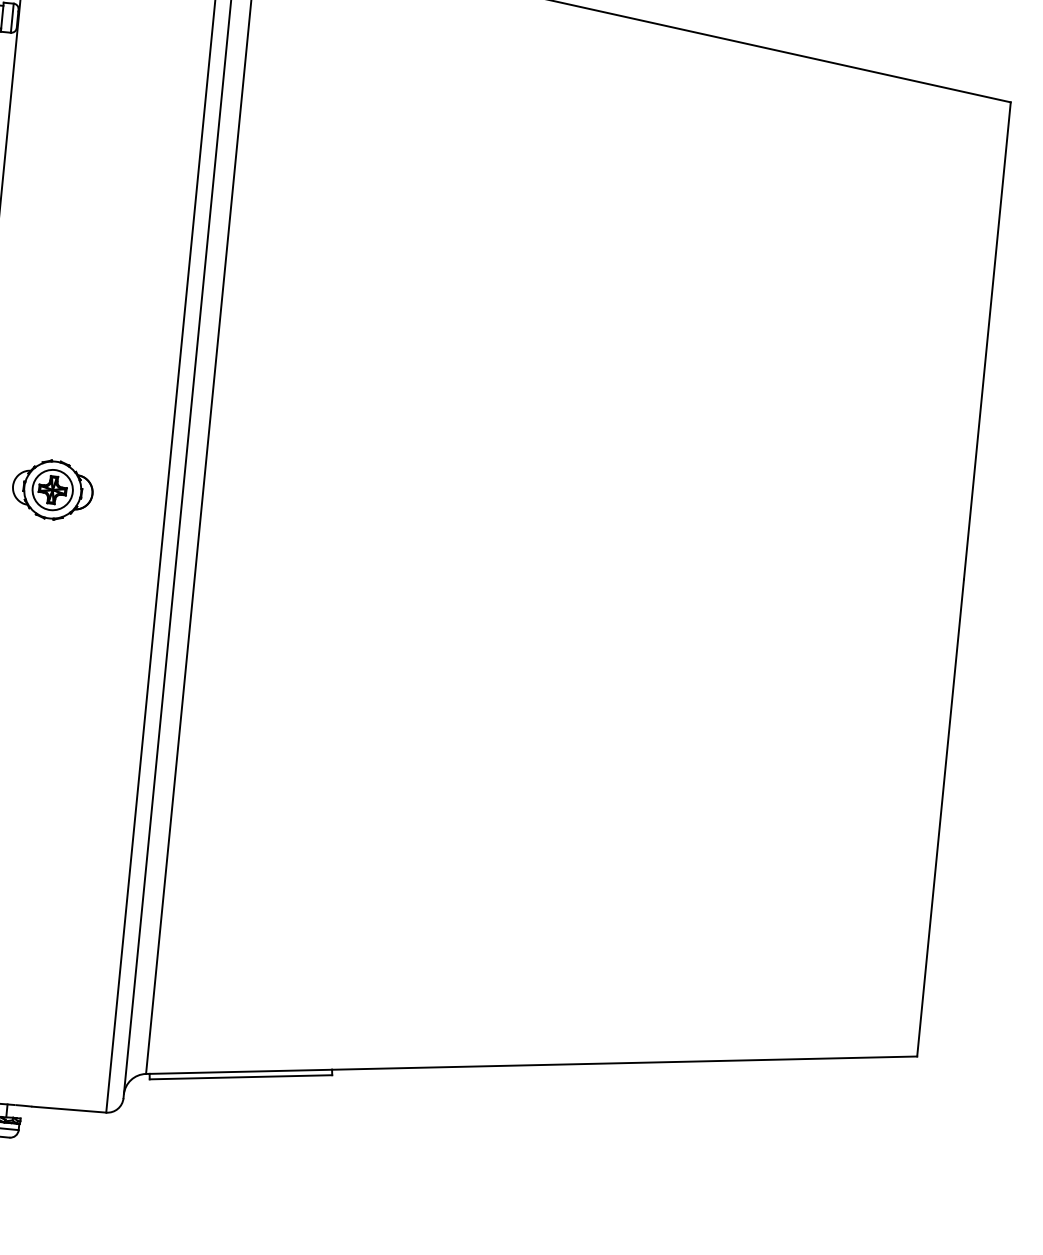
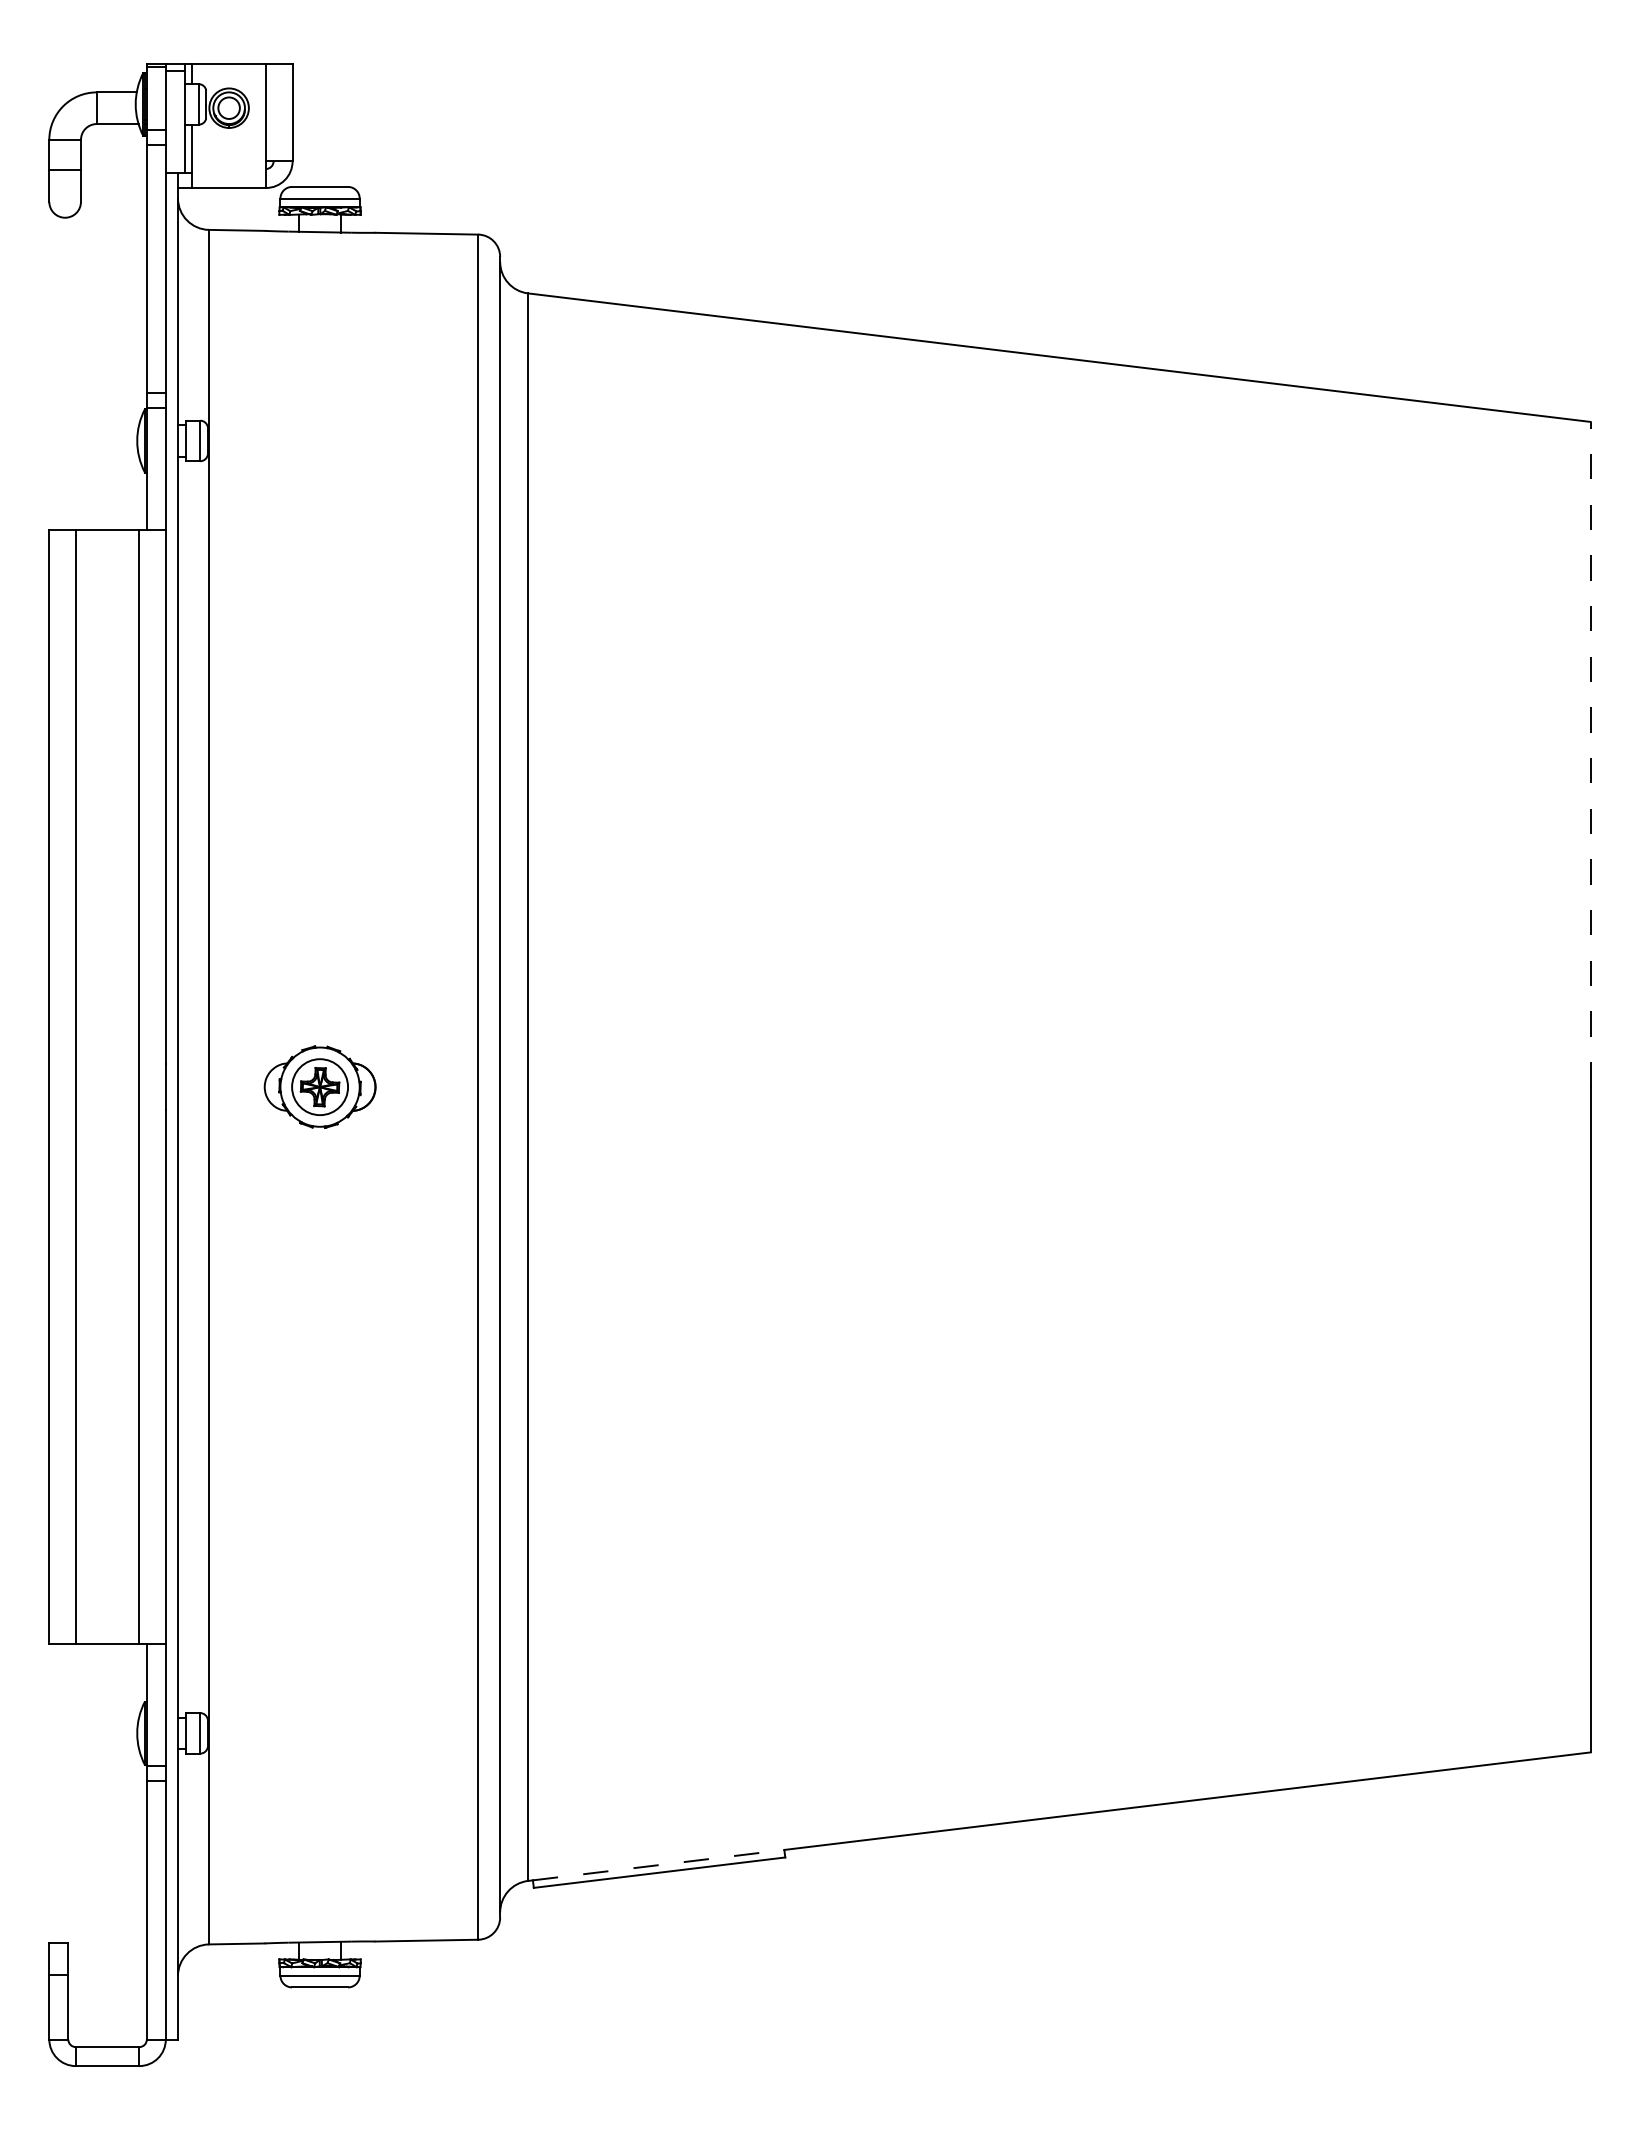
line: (987, 340) -> (1590, 754), solid -> dashed
line: (240, 1072) -> (658, 1865), solid -> dashed

